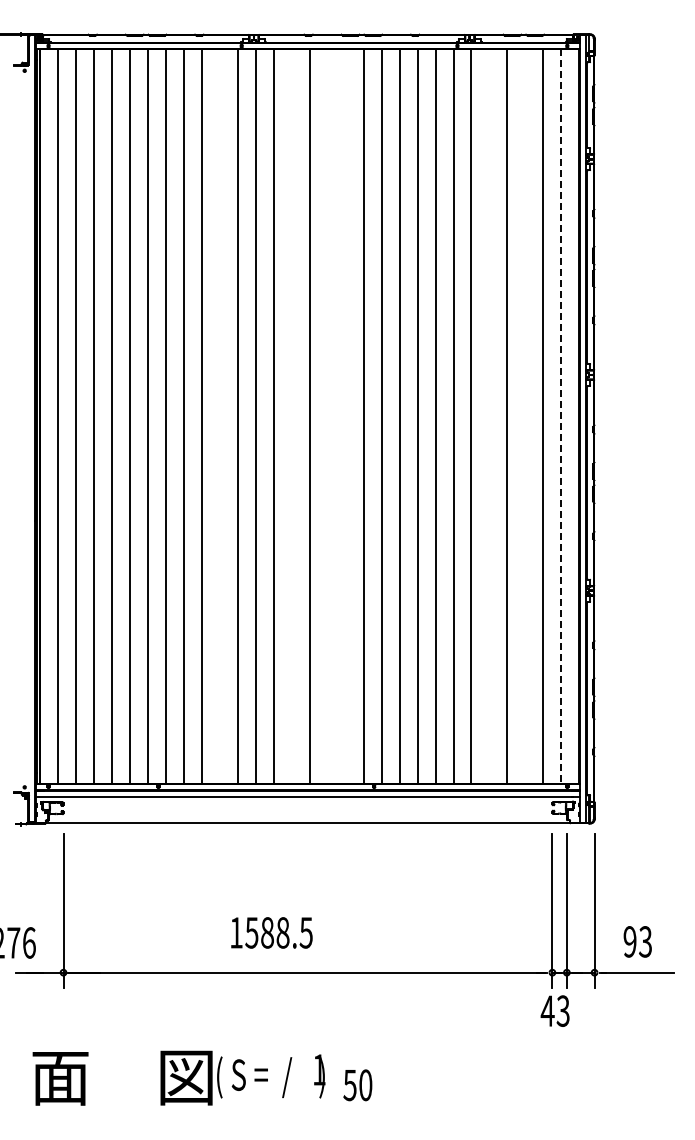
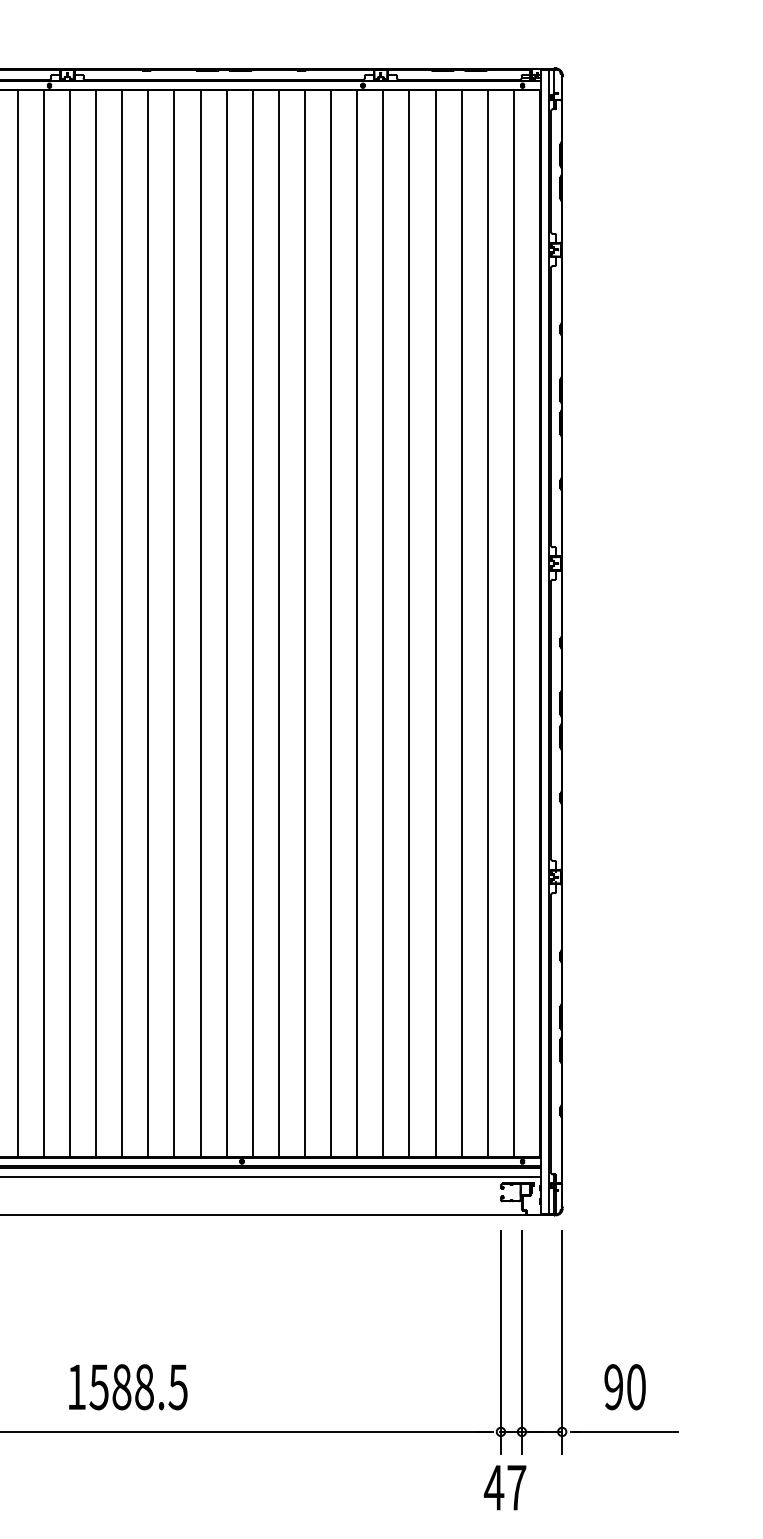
line: (219, 416) -> (17, 623), added
line: (291, 416) -> (121, 623), added
line: (327, 416) -> (174, 623), added
line: (345, 416) -> (200, 623), added
line: (489, 416) -> (409, 623), added
line: (525, 416) -> (461, 623), added
line: (561, 416) -> (514, 623), dashed -> solid
text: (271, 932) -> (127, 1386), moved
text: (645, 941) -> (636, 1386), 93 -> 90
text: (562, 1010) -> (515, 1486), 43 -> 47

